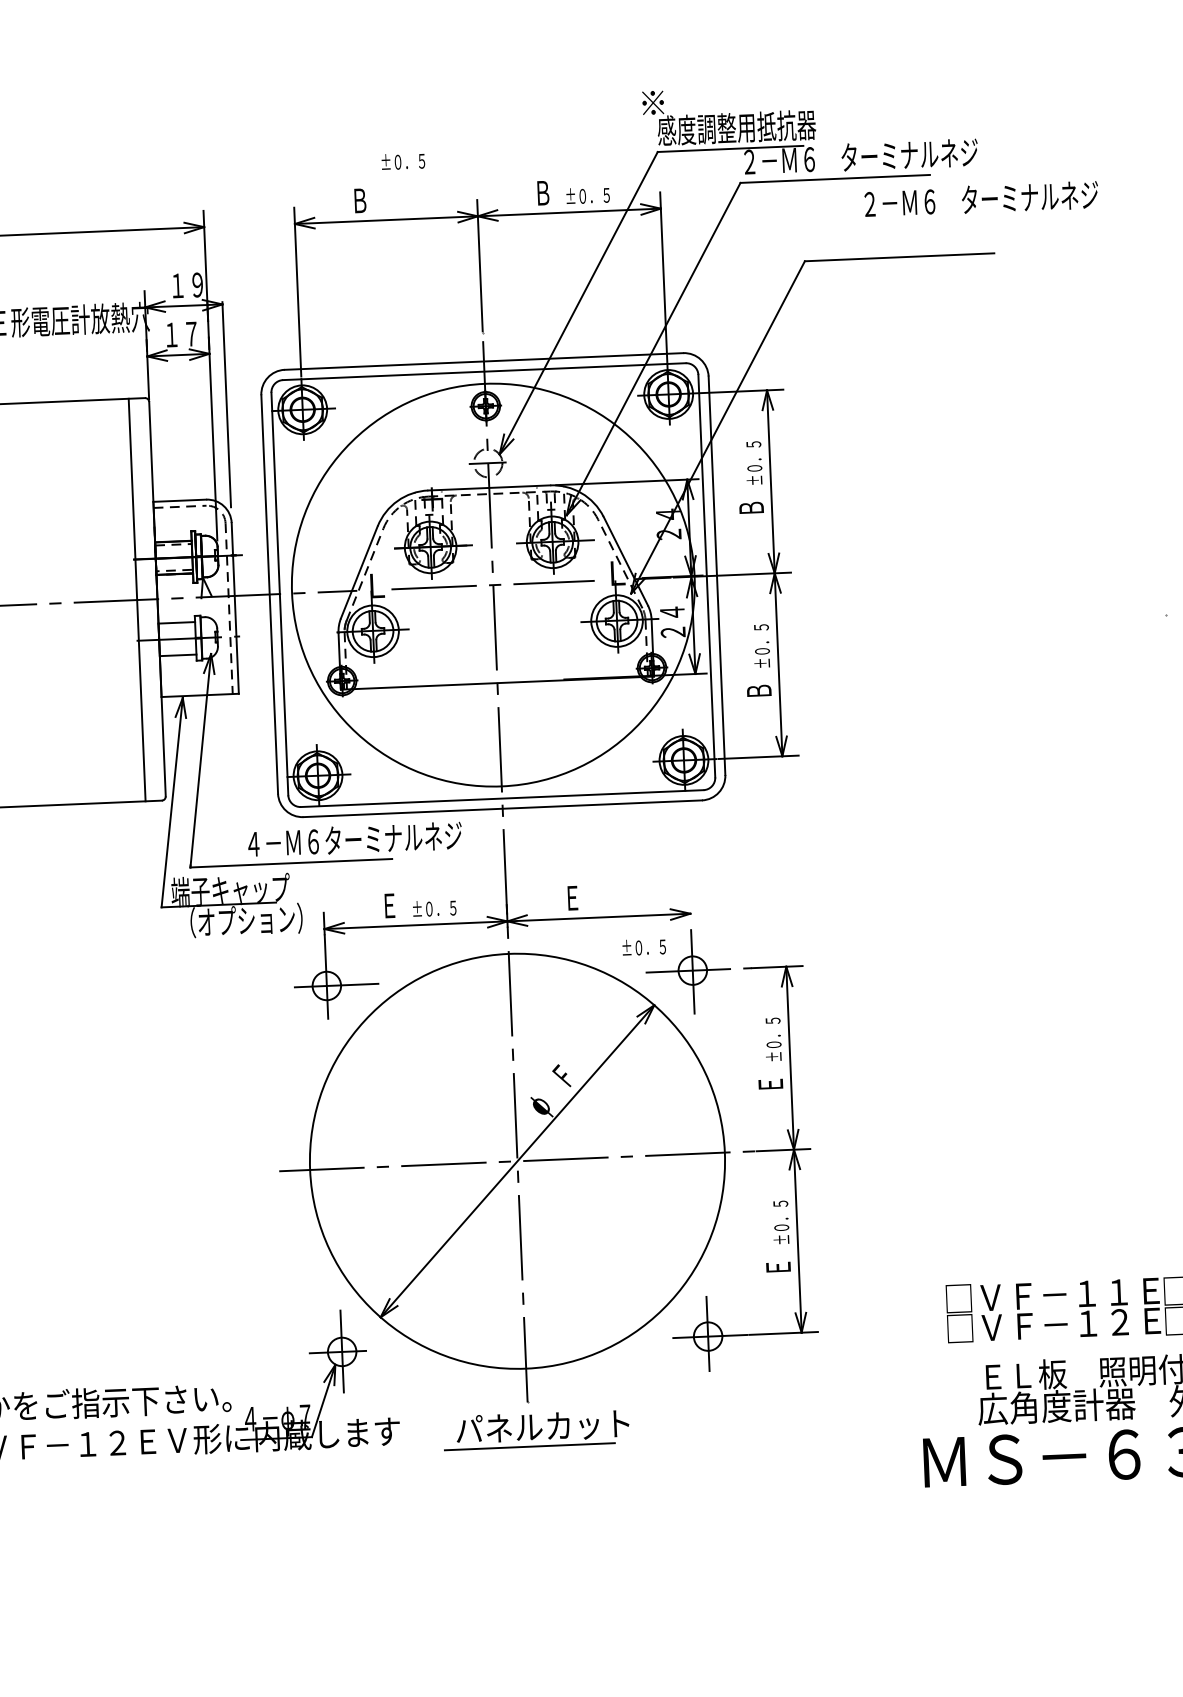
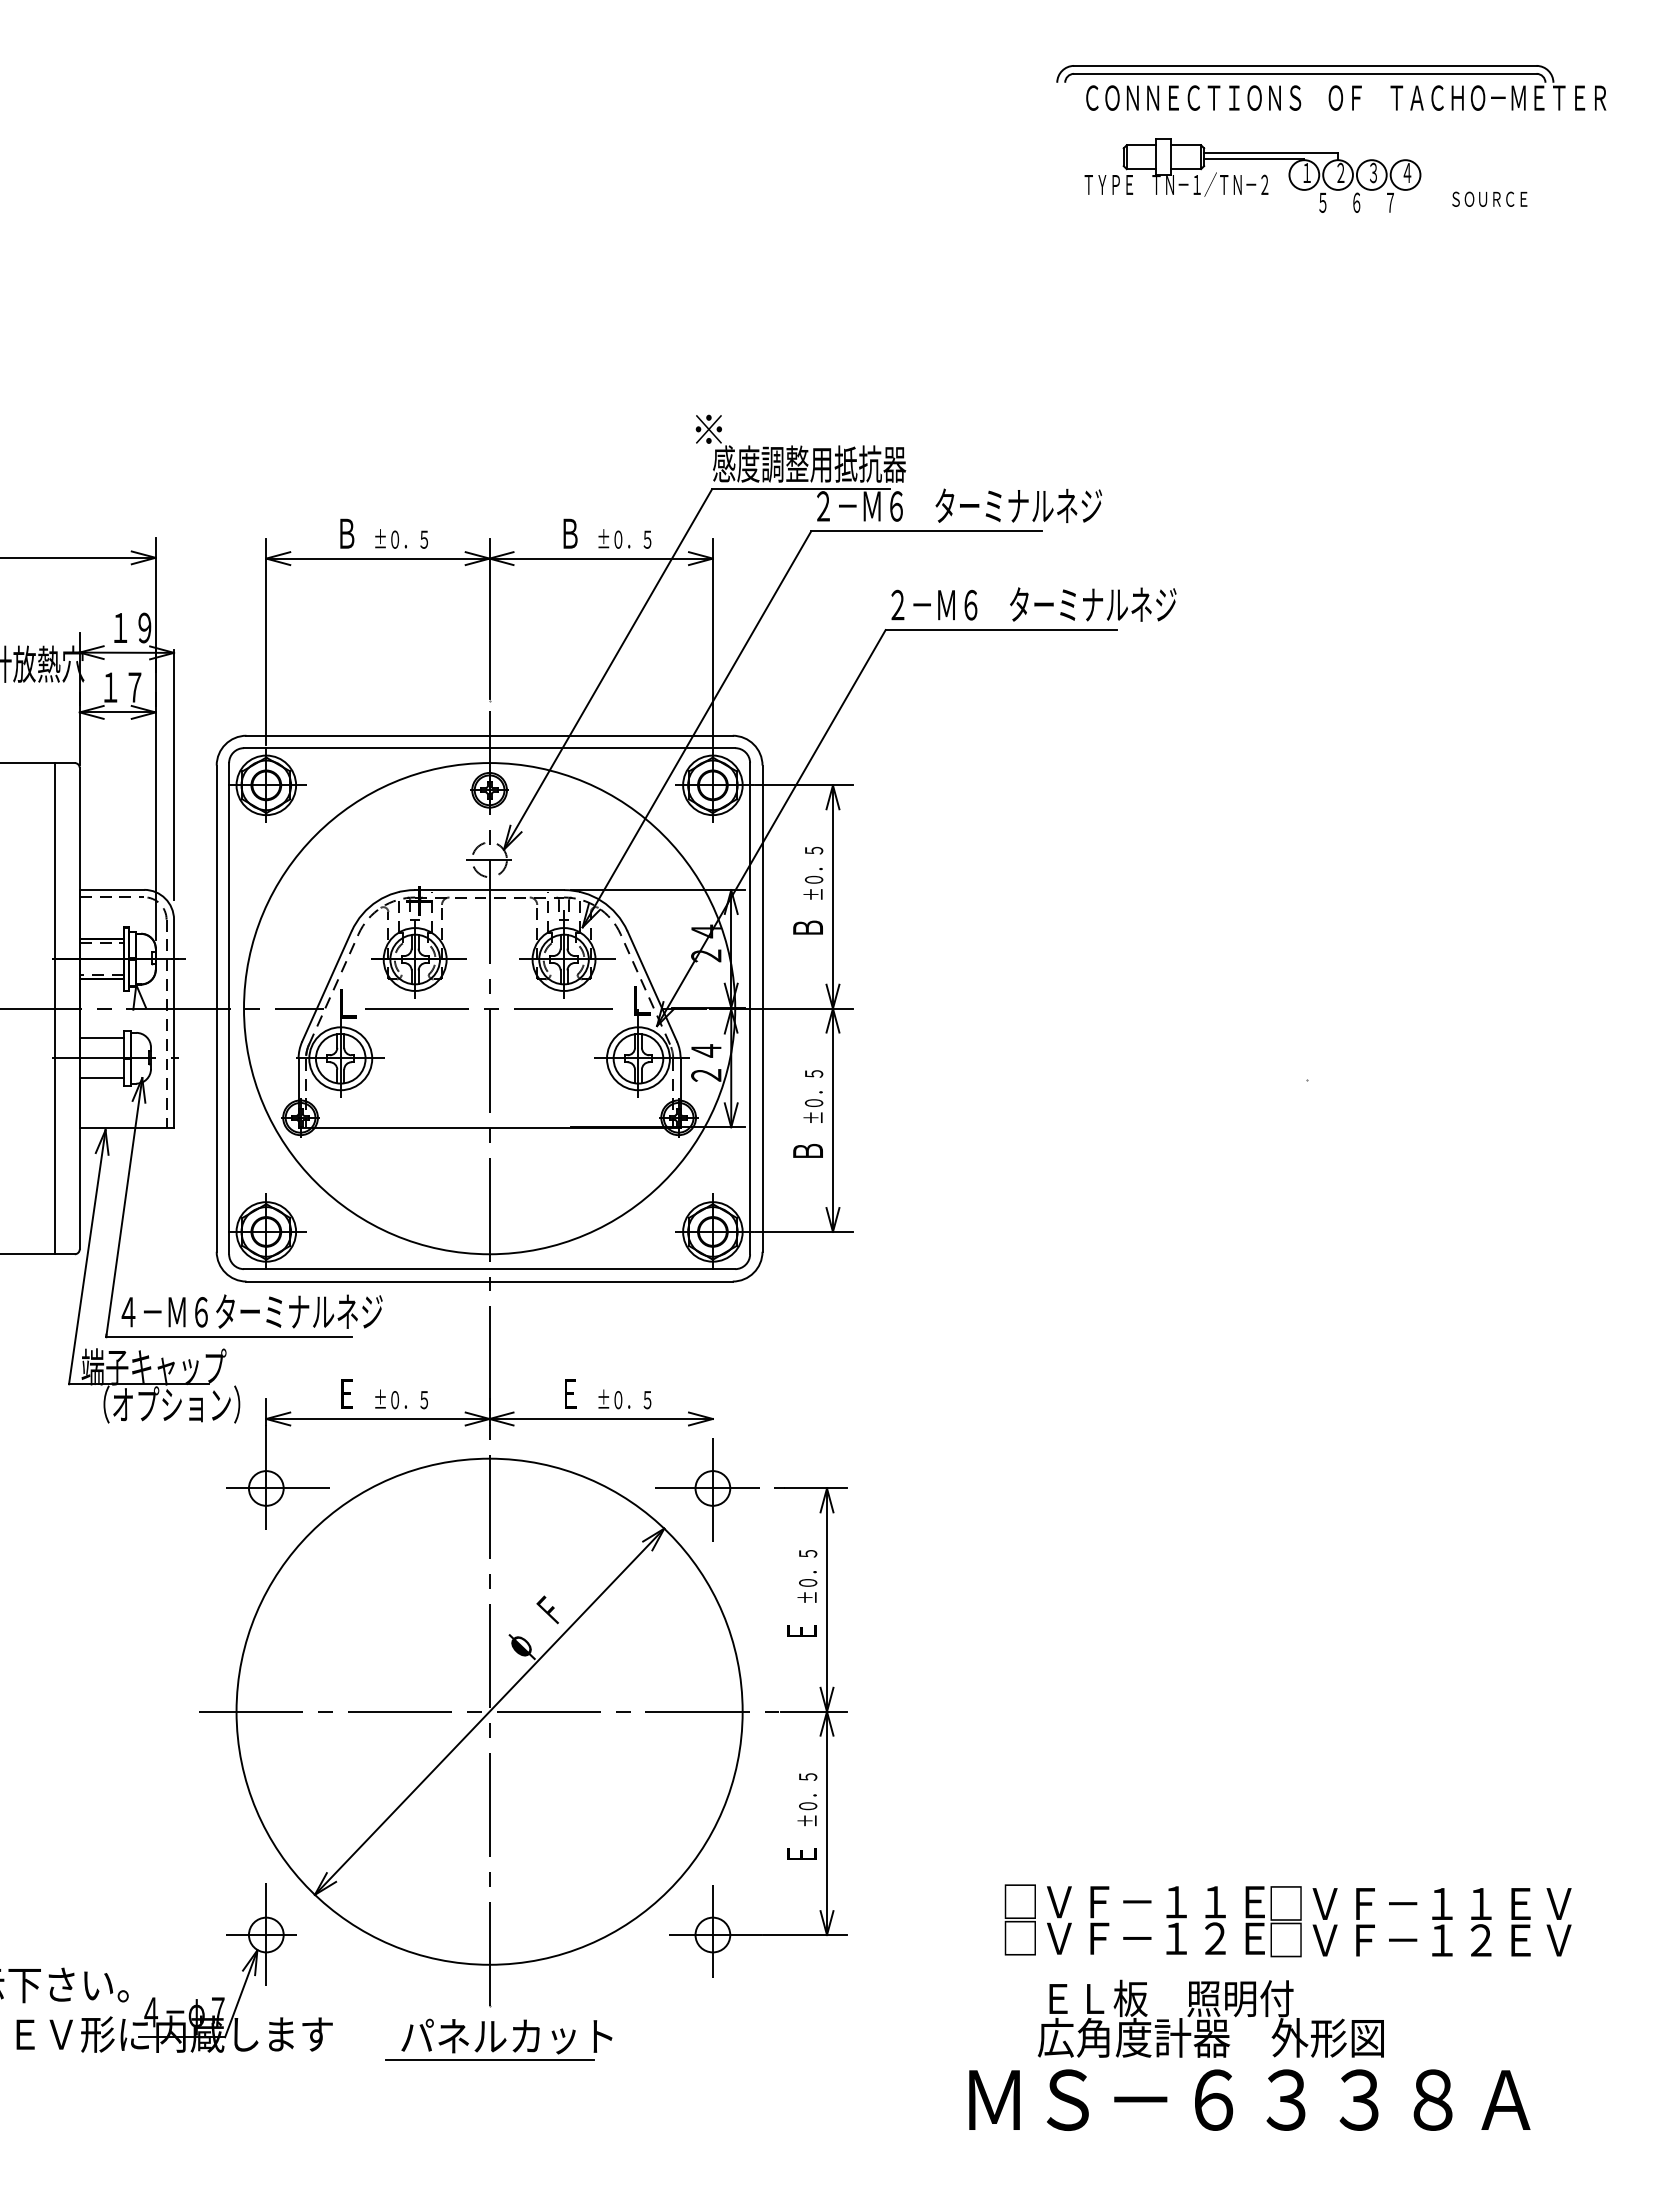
text: (403, 161) -> (401, 538), moved
text: (981, 199) -> (1033, 604), moved
text: (354, 839) -> (251, 1311), moved
text: (643, 947) -> (624, 1399), moved

